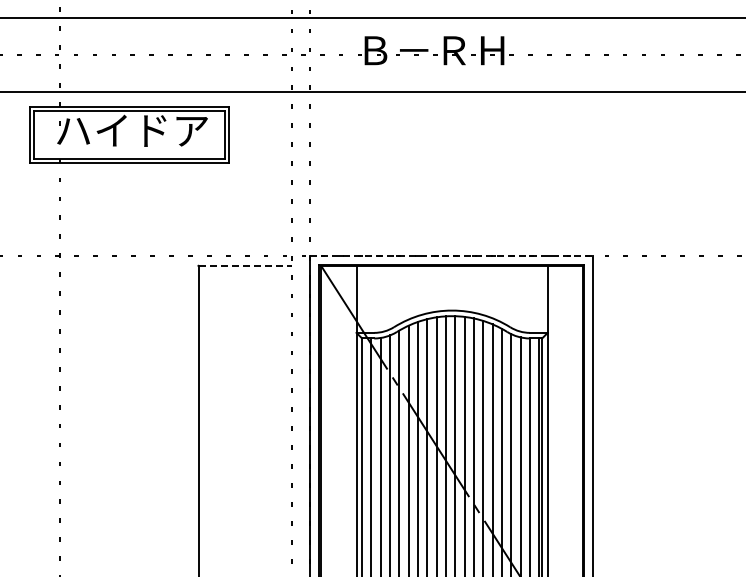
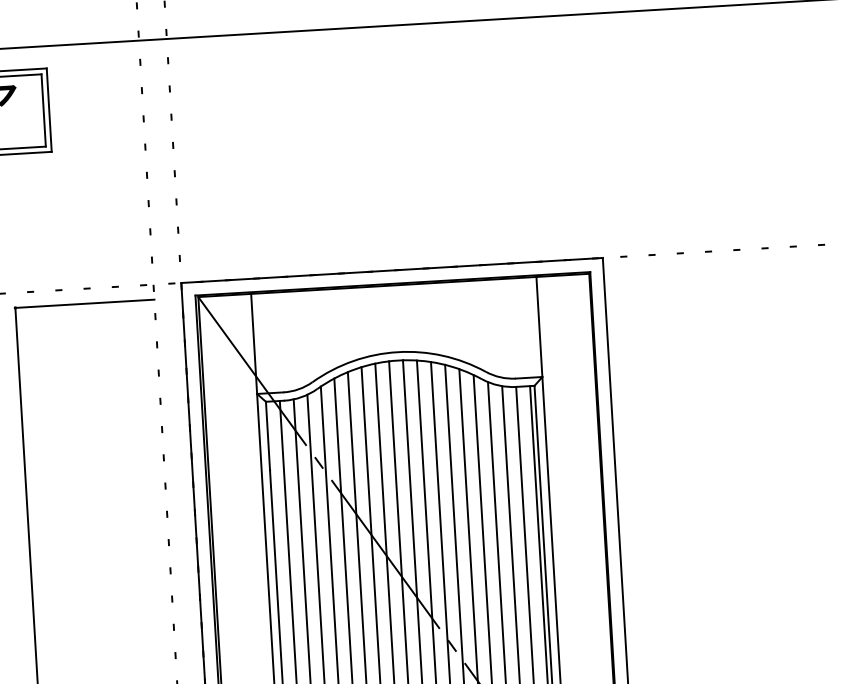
line: (452, 255) -> (393, 269), dashed -> solid
line: (245, 265) -> (85, 303), dashed -> solid

